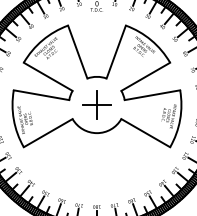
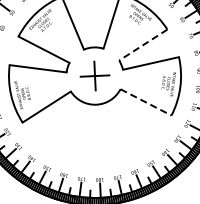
line: (145, 77) -> (143, 45), solid -> dashed
line: (146, 133) -> (146, 102), solid -> dashed

